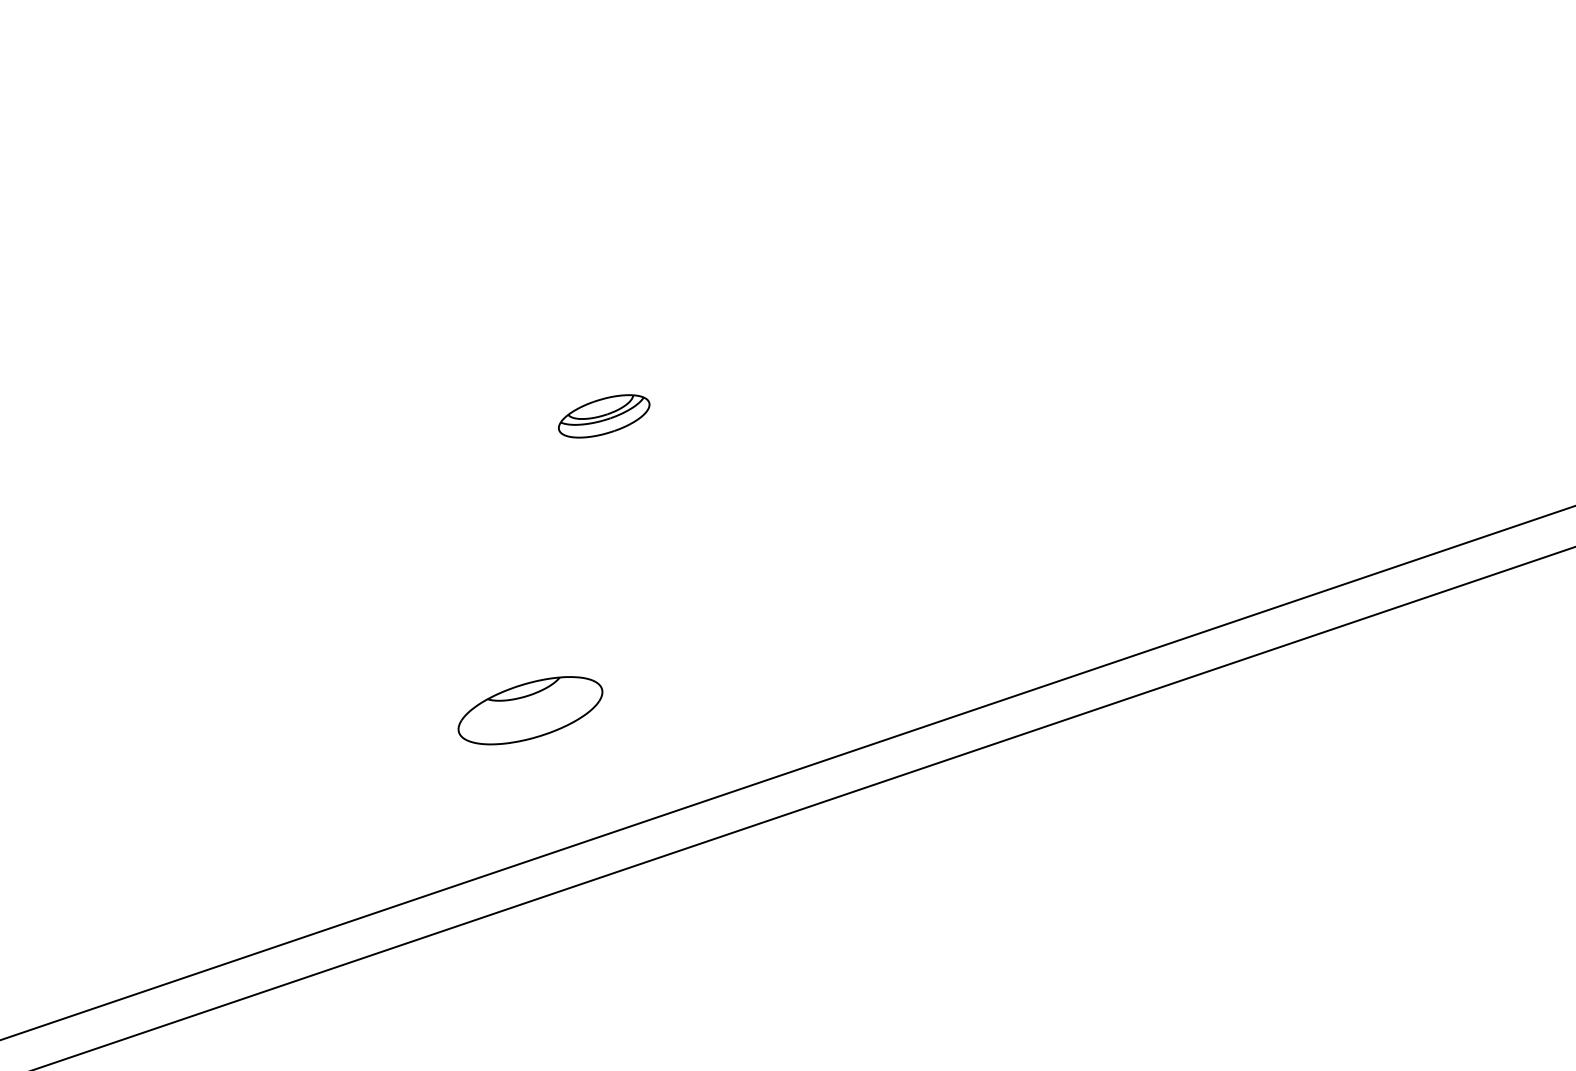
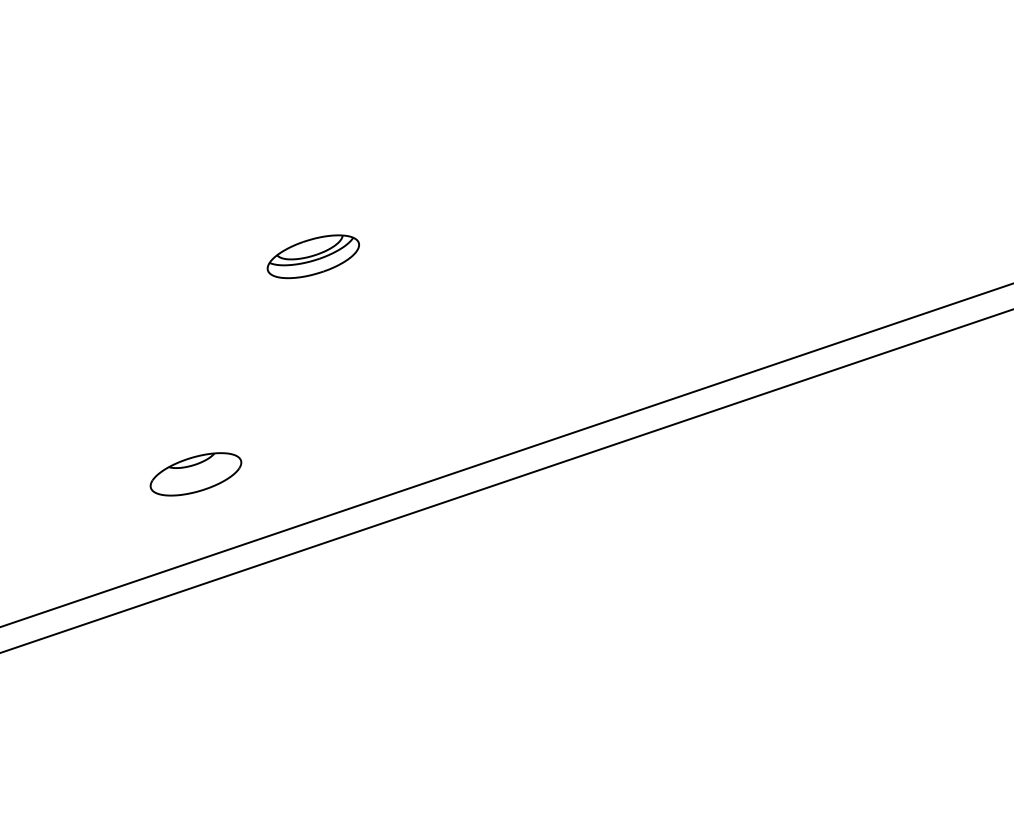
part: (604, 415) -> (313, 256), size x1.6
part: (529, 710) -> (195, 474), moved

